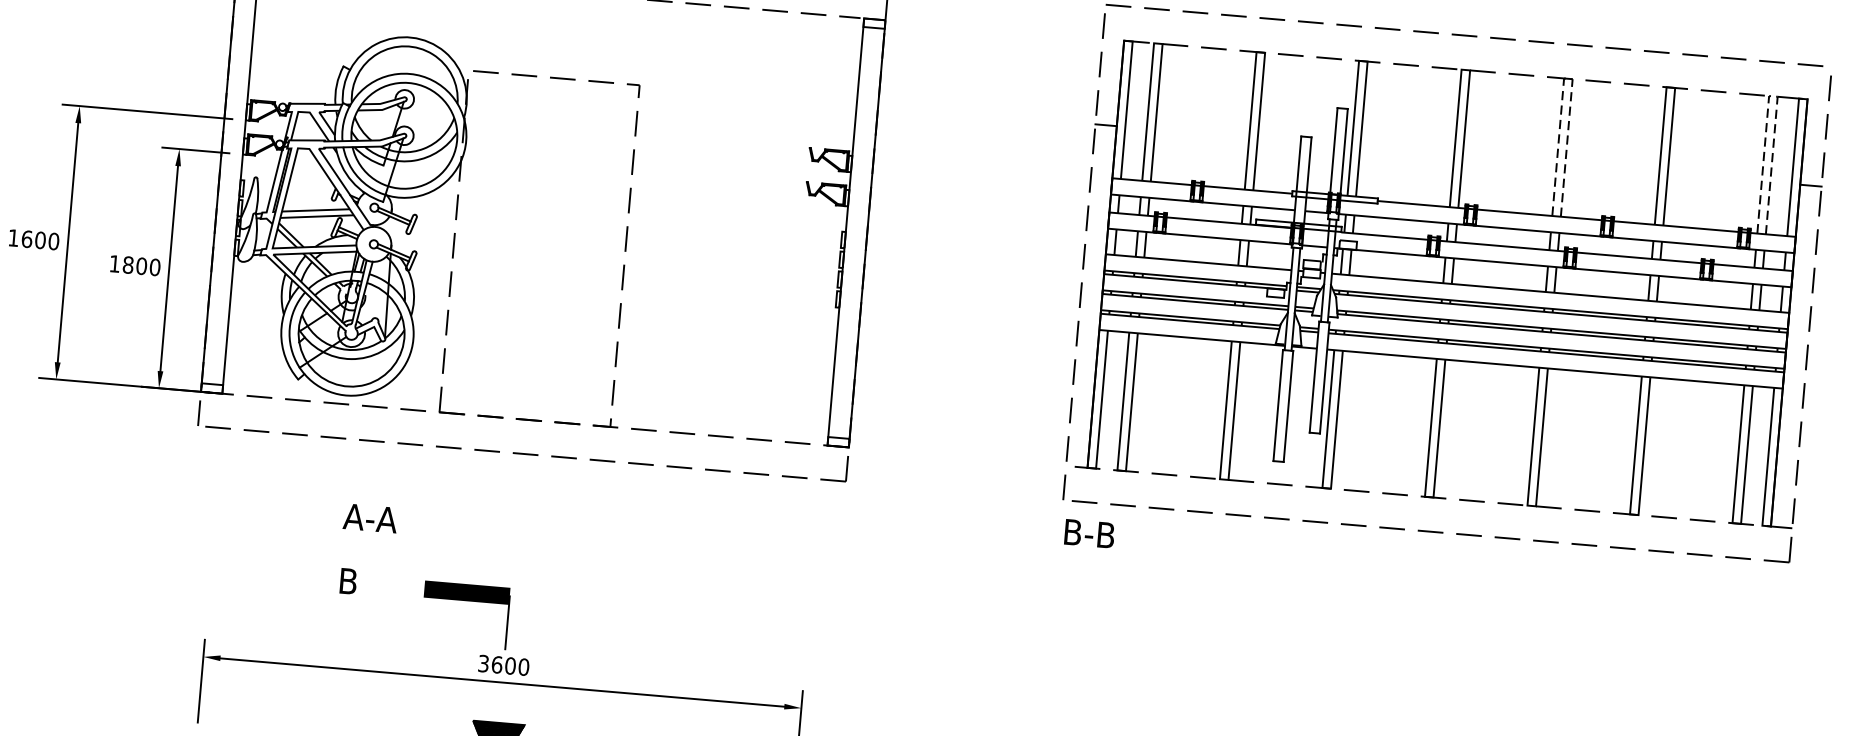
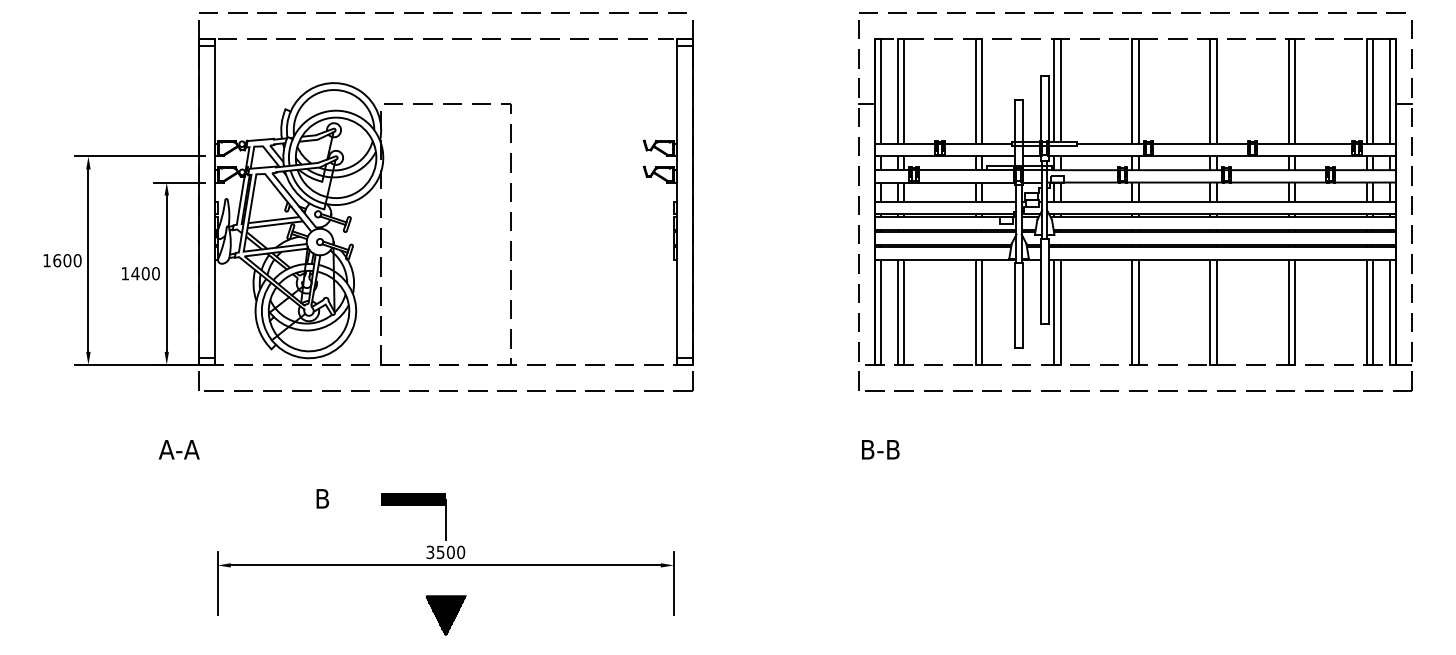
line: (1568, 79) -> (1213, 39), dashed -> solid
line: (1772, 96) -> (1369, 39), dashed -> solid
text: (128, 264) -> (135, 273), 1800 -> 1400
text: (369, 518) -> (178, 449), moved
text: (1089, 533) -> (880, 449), moved
text: (496, 664) -> (440, 552), 3600 -> 3500

